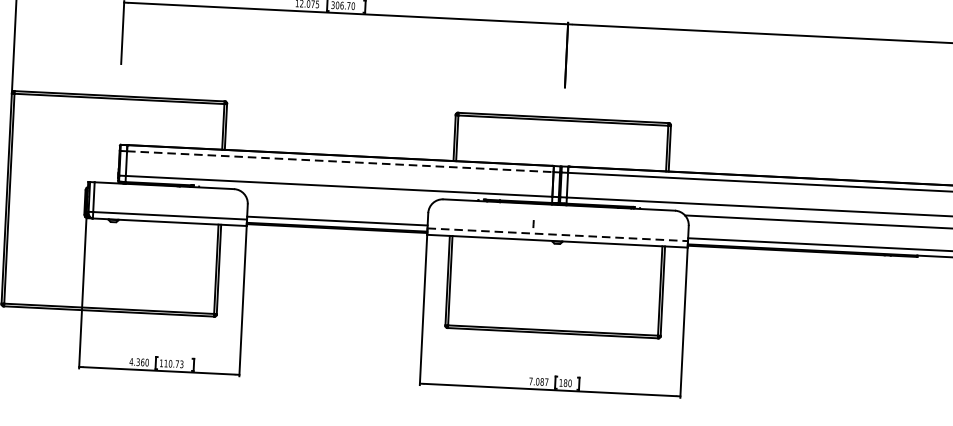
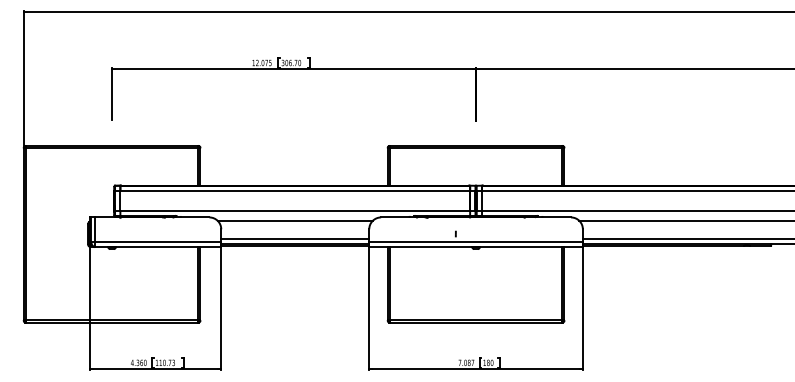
line: (340, 161) -> (295, 190), dashed -> solid
line: (337, 197) -> (294, 220), added
line: (558, 234) -> (476, 241), dashed -> solid

